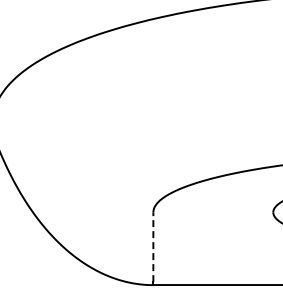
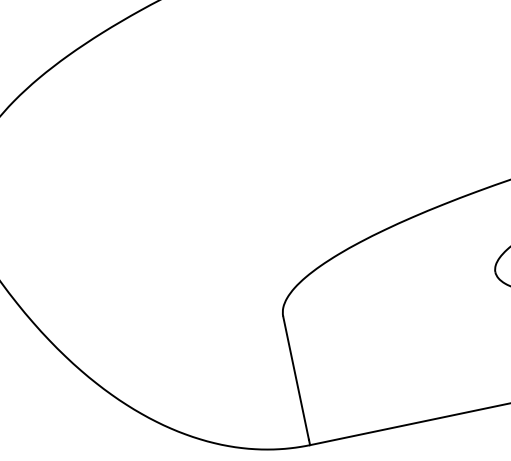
line: (153, 247) -> (296, 378), dashed -> solid

